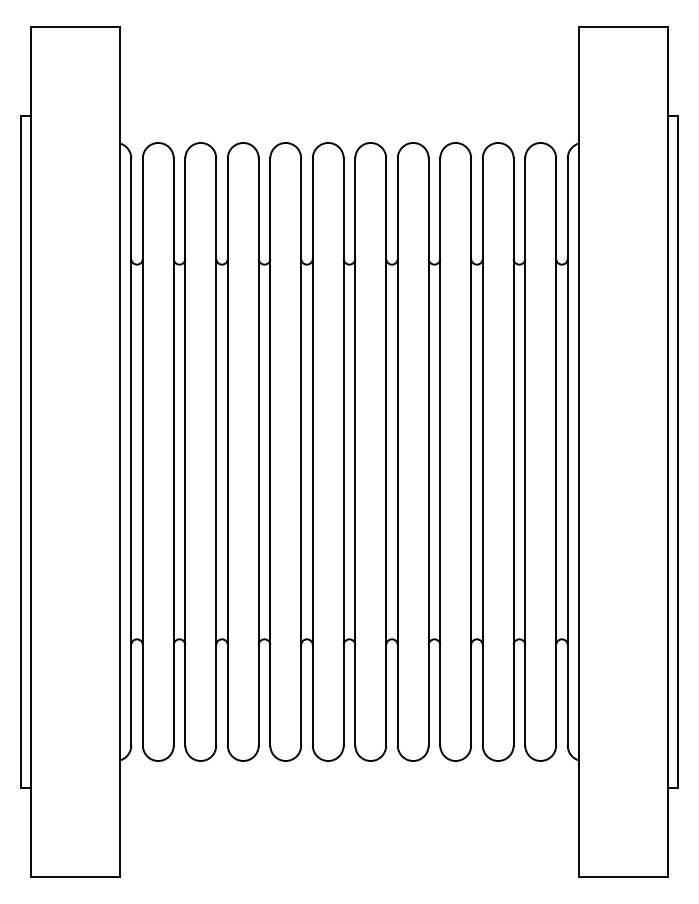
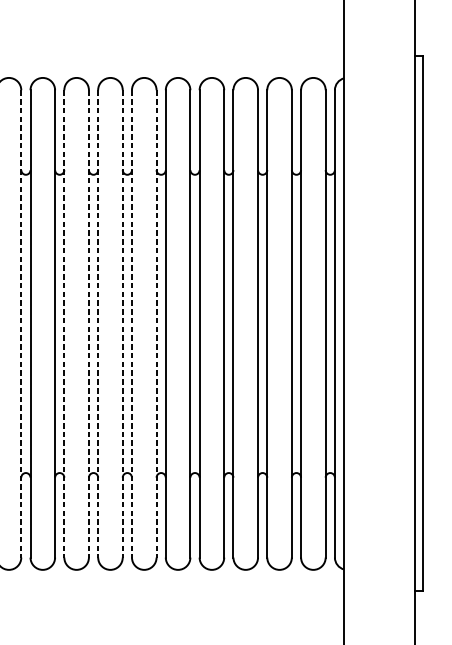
line: (173, 451) -> (21, 323), solid -> dashed
line: (227, 451) -> (64, 323), solid -> dashed
line: (258, 451) -> (88, 323), solid -> dashed
line: (270, 451) -> (98, 323), solid -> dashed
line: (301, 451) -> (122, 323), solid -> dashed
line: (312, 451) -> (131, 323), solid -> dashed
line: (343, 451) -> (156, 323), solid -> dashed

